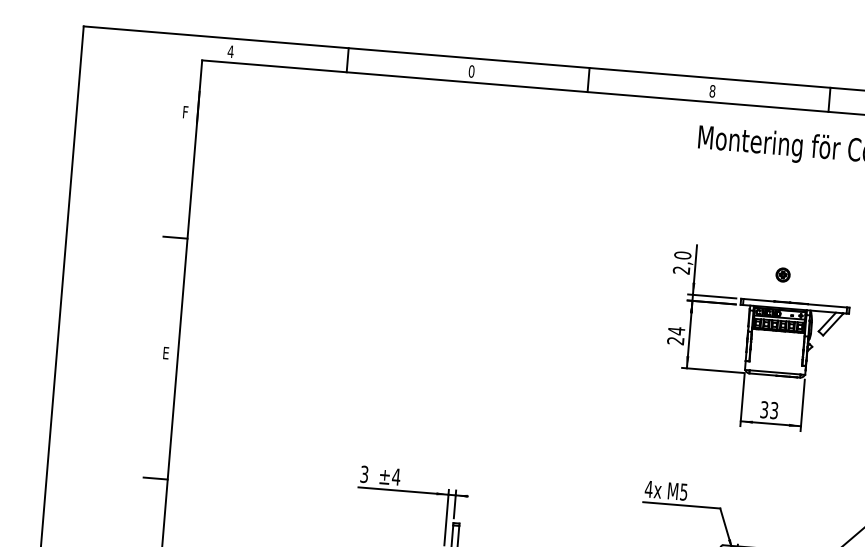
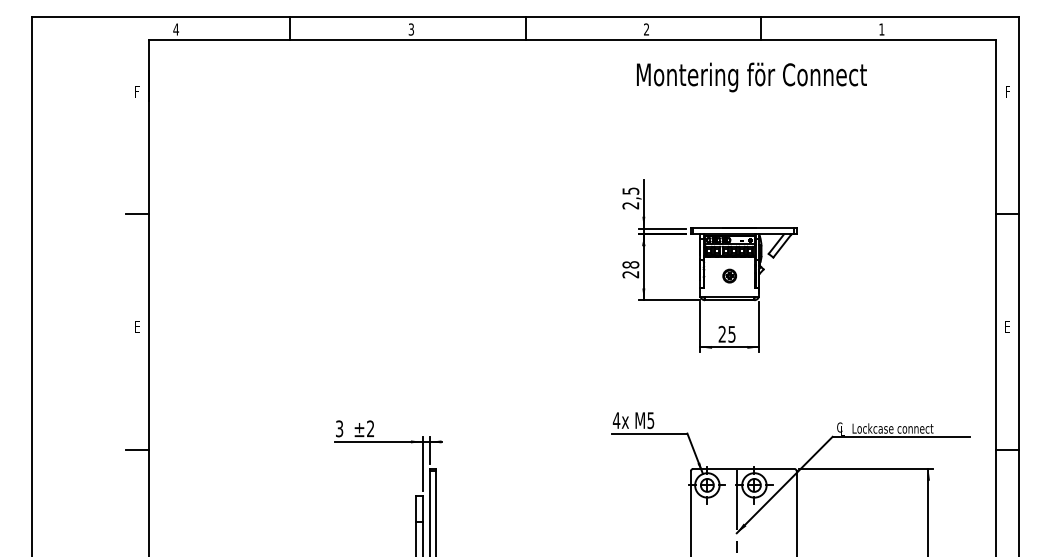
text: (471, 71) -> (411, 29), 0 -> 3
text: (712, 91) -> (646, 29), 8 -> 2
text: (682, 254) -> (630, 190), 2,0 -> 2,5
part: (782, 274) -> (729, 275), moved
text: (676, 330) -> (630, 264), 24 -> 28
text: (768, 409) -> (726, 333), 33 -> 25
text: (396, 476) -> (370, 428), ±4 -> ±2

